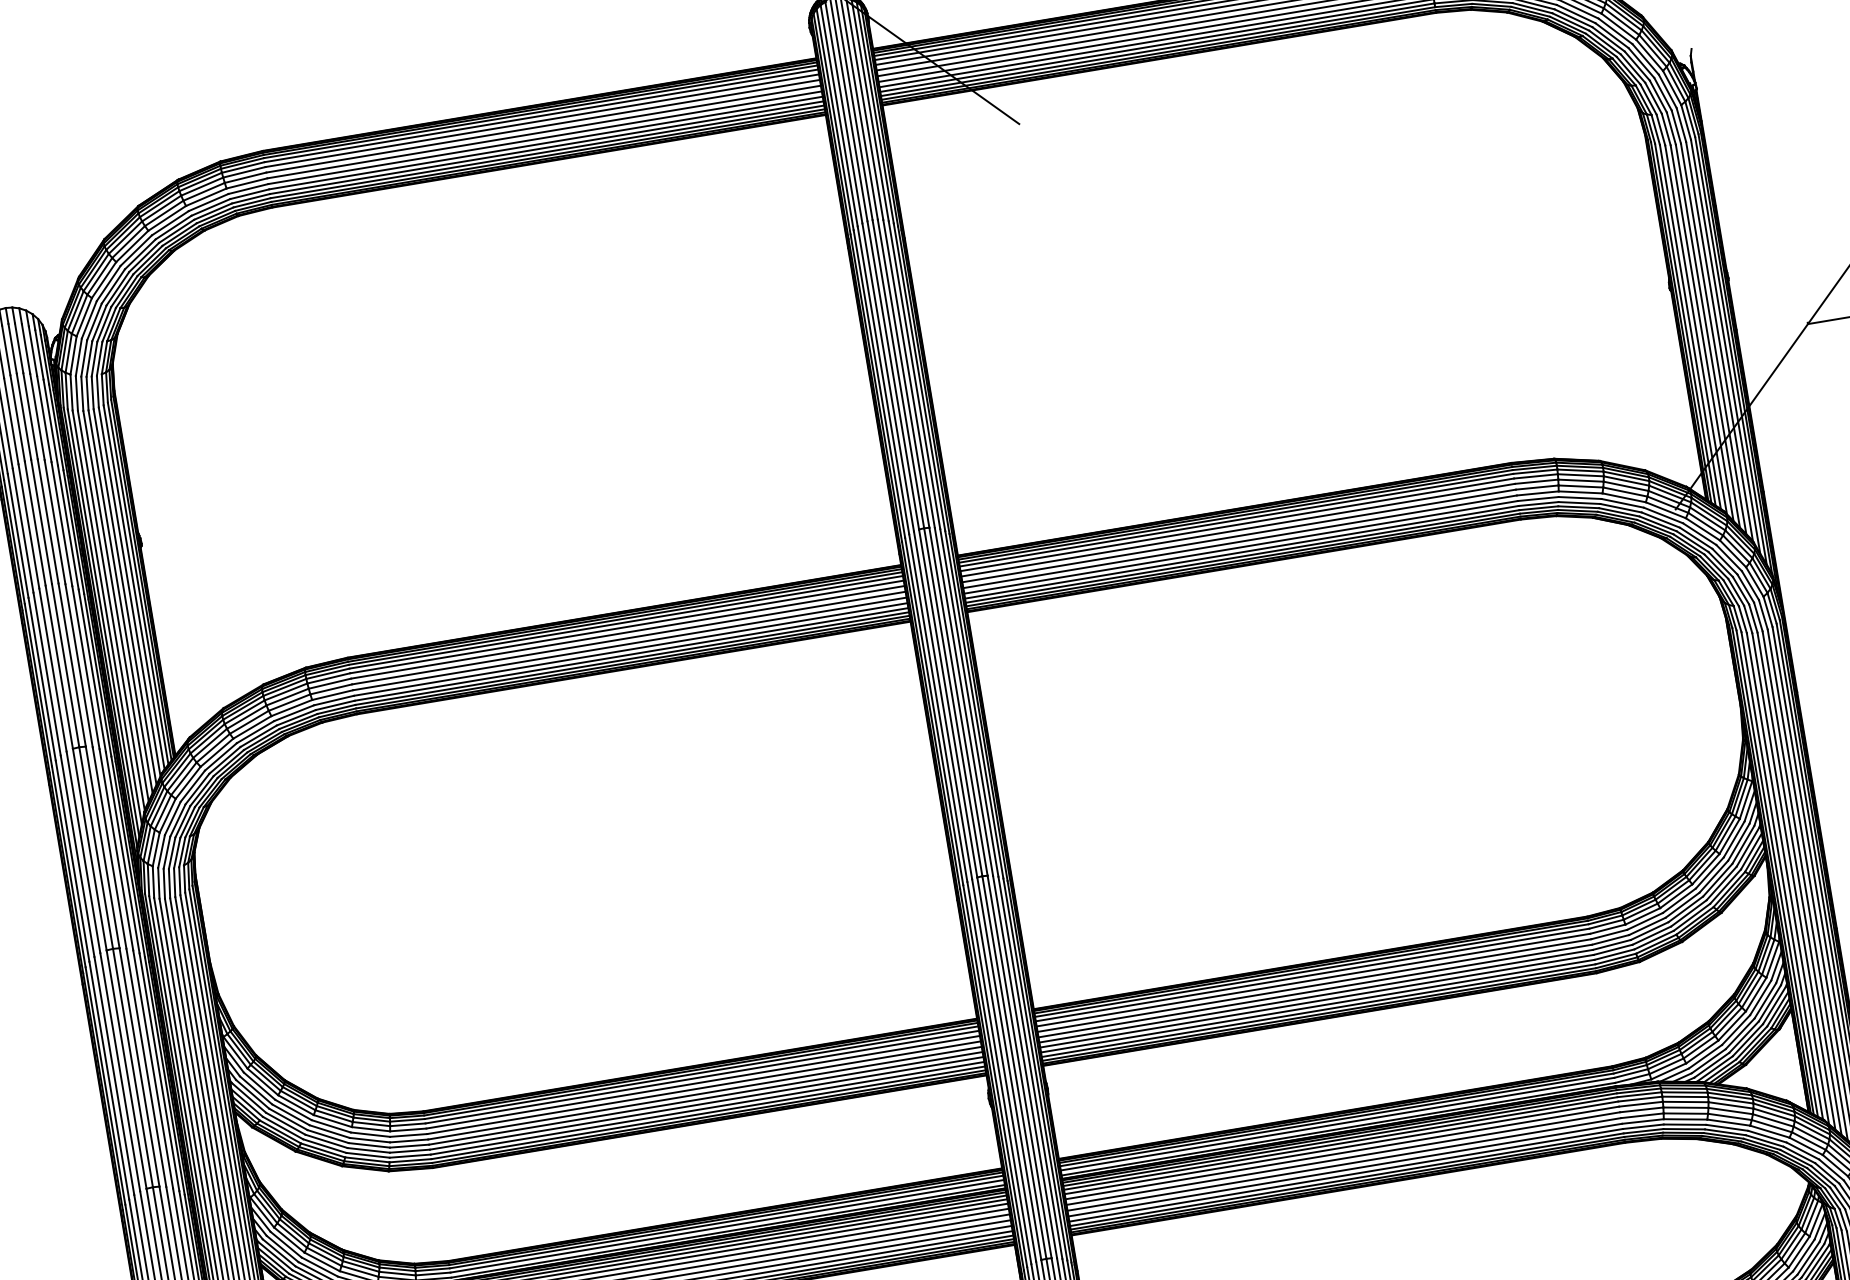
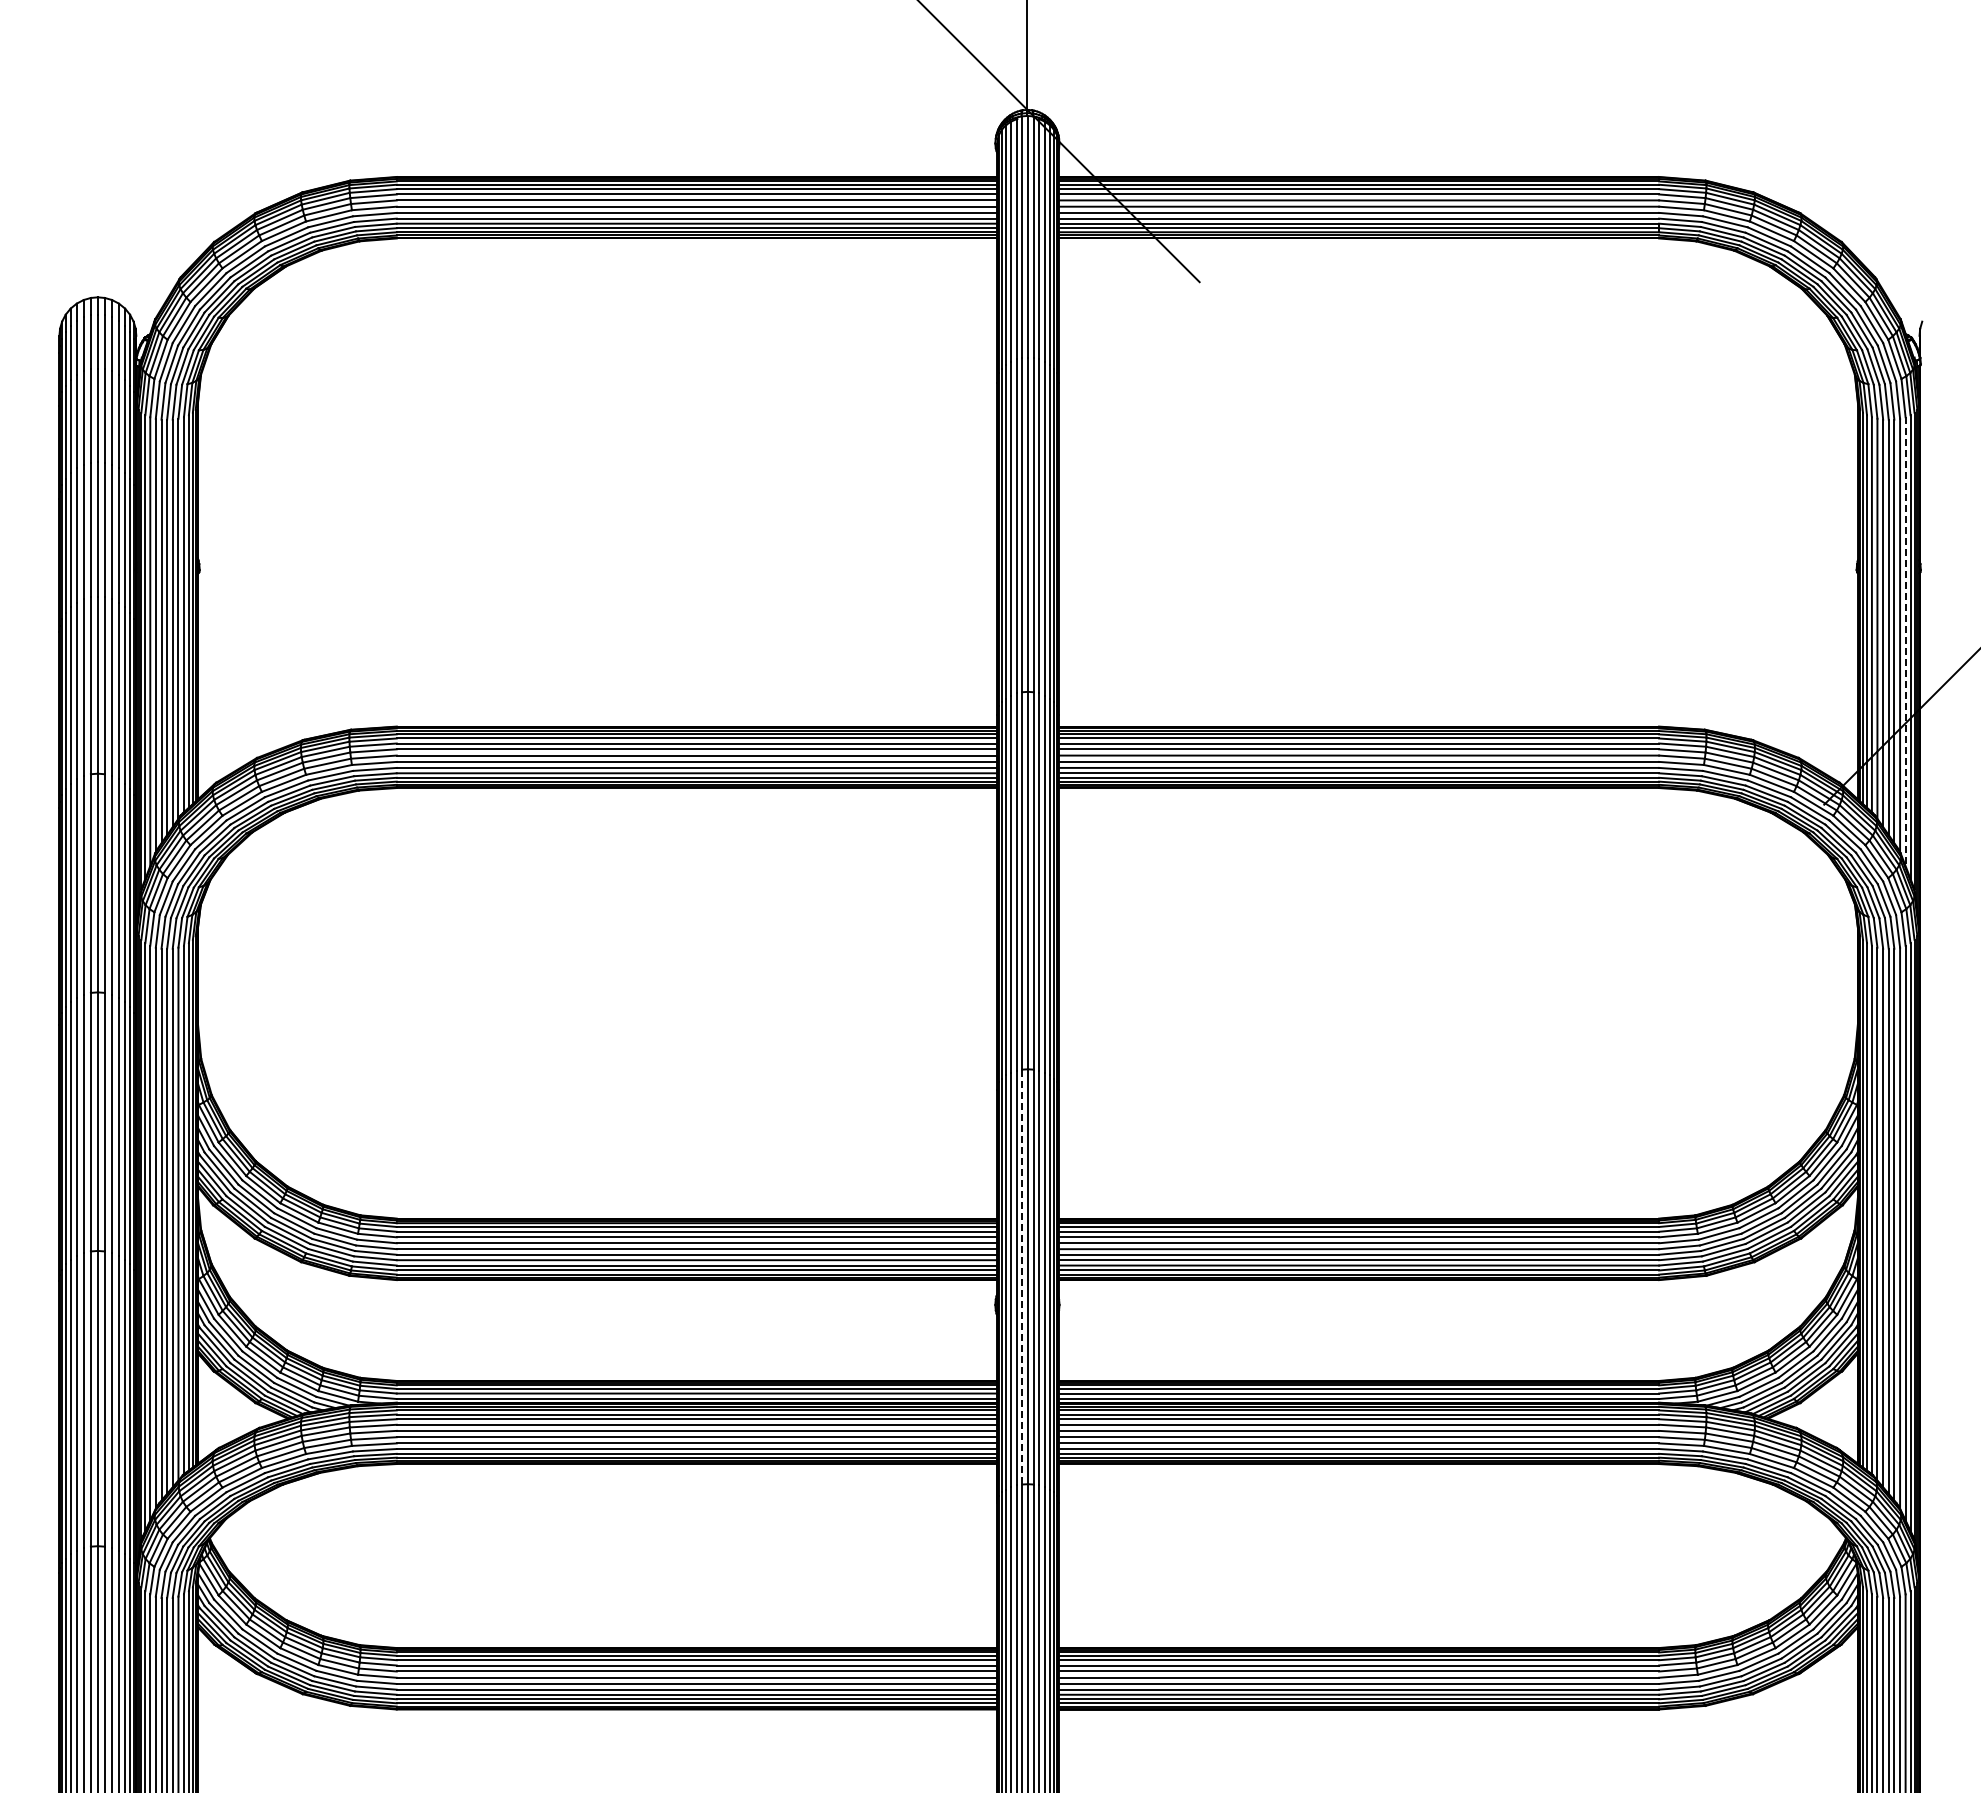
line: (1725, 347) -> (1905, 642), solid -> dashed
line: (1009, 1069) -> (1022, 1277), solid -> dashed

